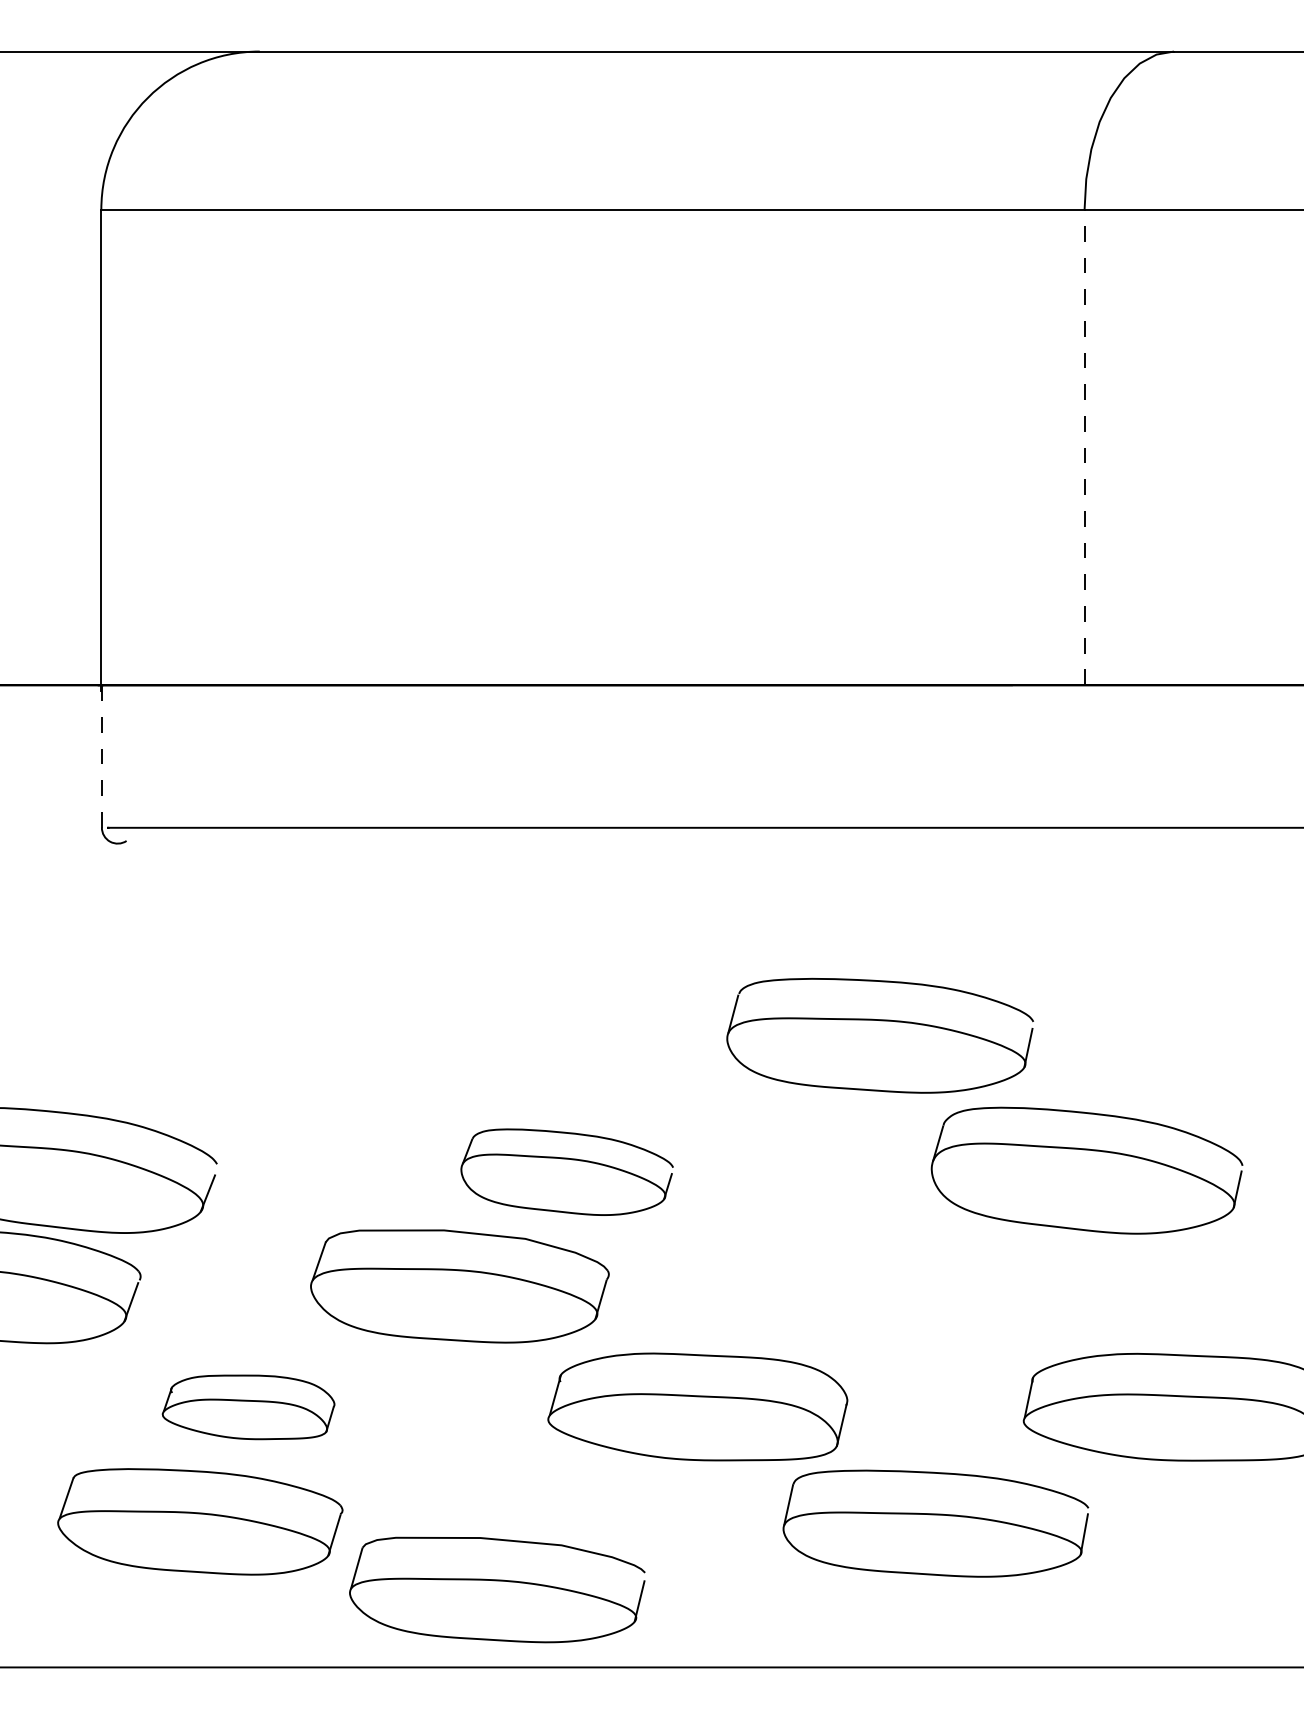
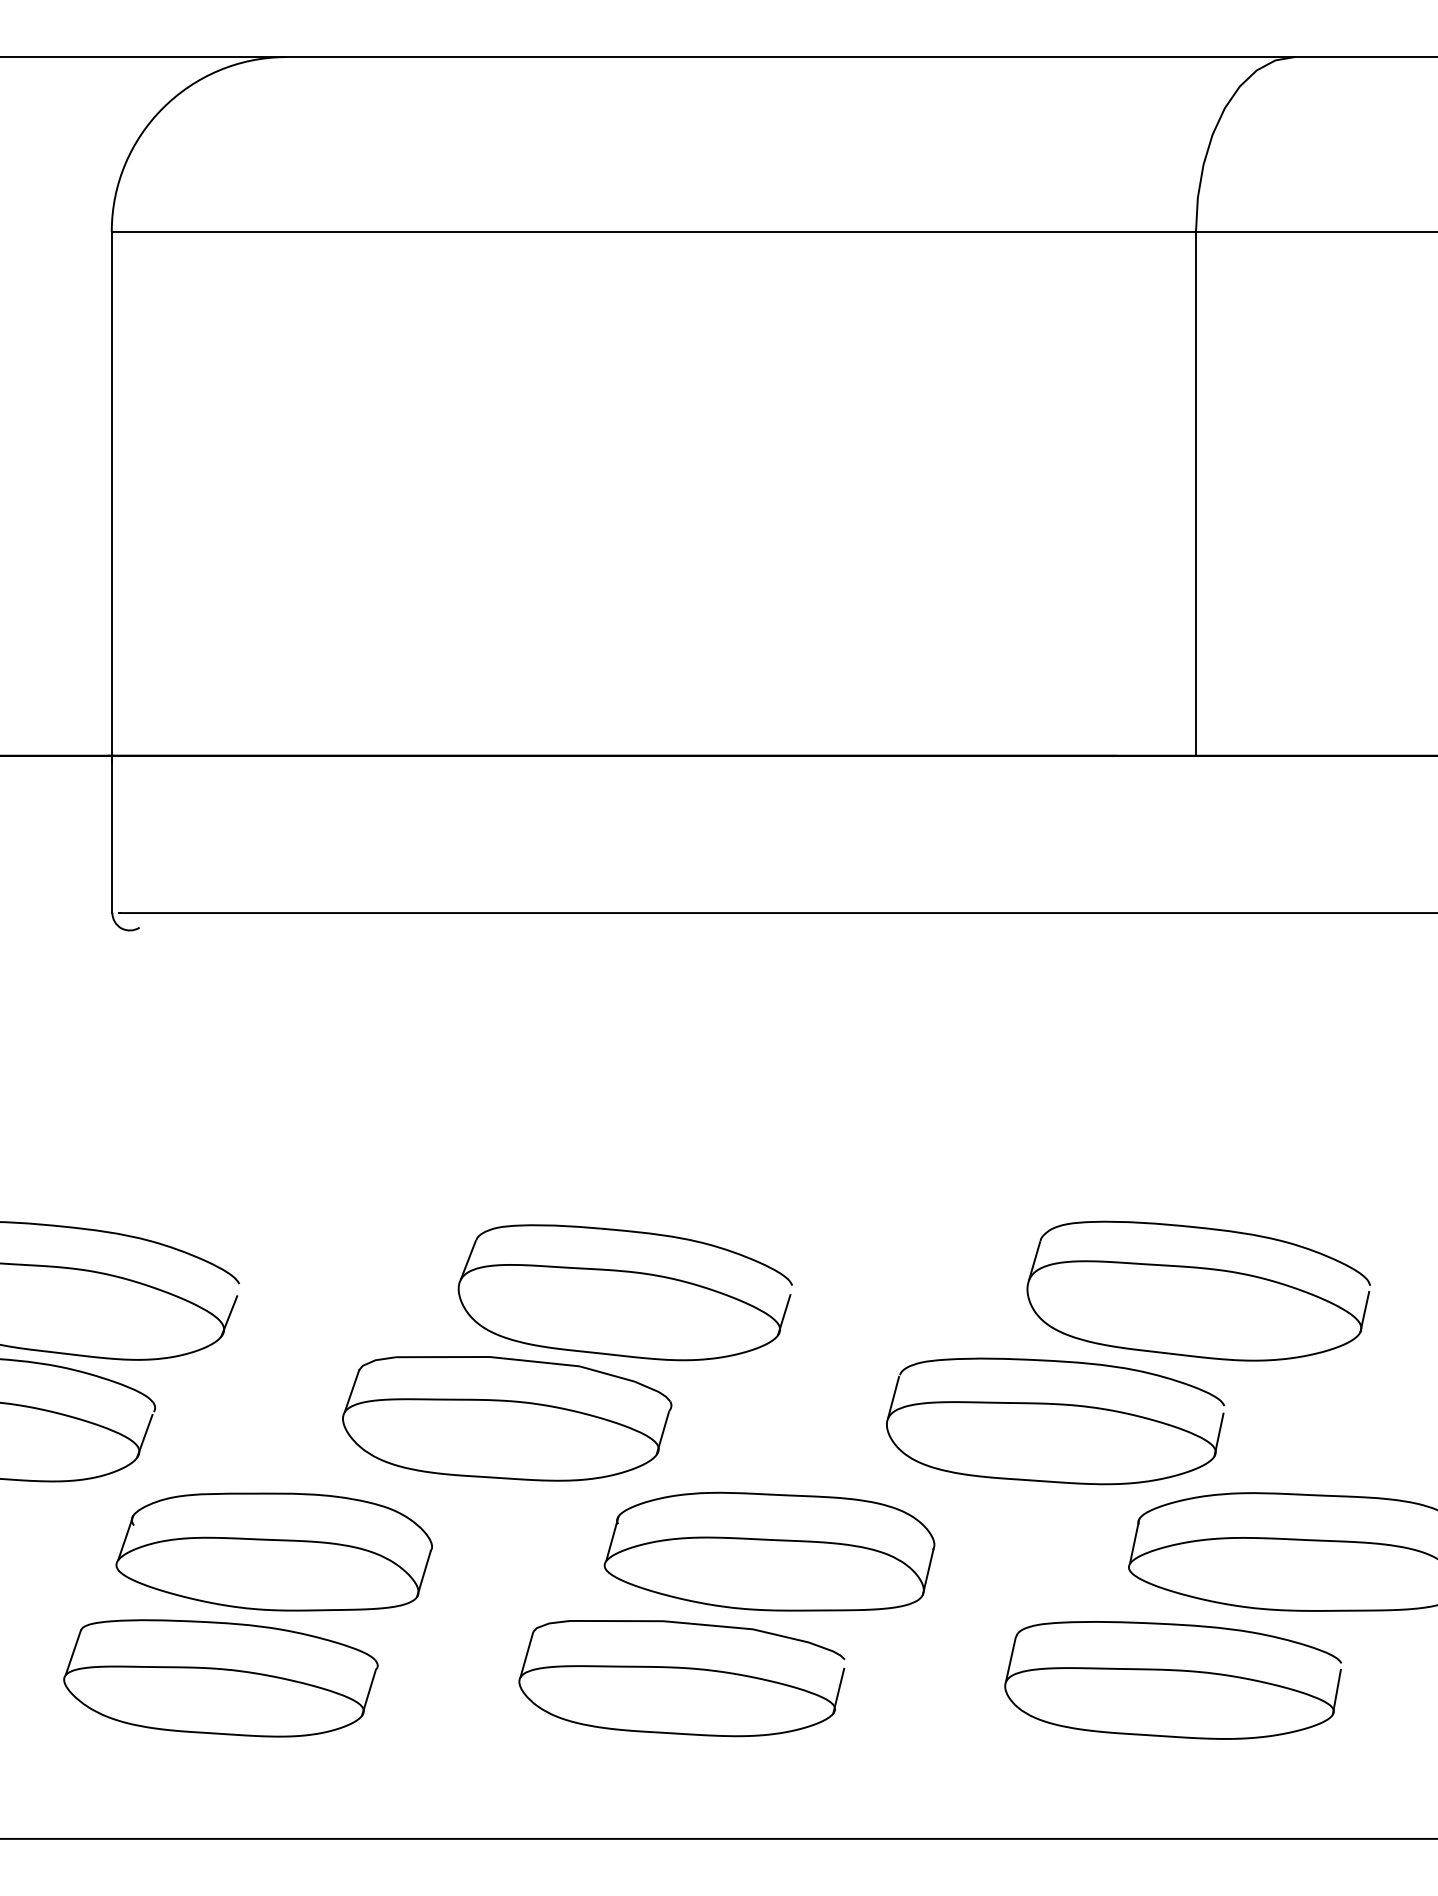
line: (1084, 447) -> (1195, 493), dashed -> solid
line: (101, 757) -> (111, 835), dashed -> solid
part: (879, 1035) -> (1054, 1421), moved
part: (567, 1172) -> (625, 1293), size x1.43
part: (248, 1407) -> (274, 1552), size x1.67
part: (935, 1523) -> (1172, 1680), moved
part: (497, 1589) -> (682, 1677), moved

